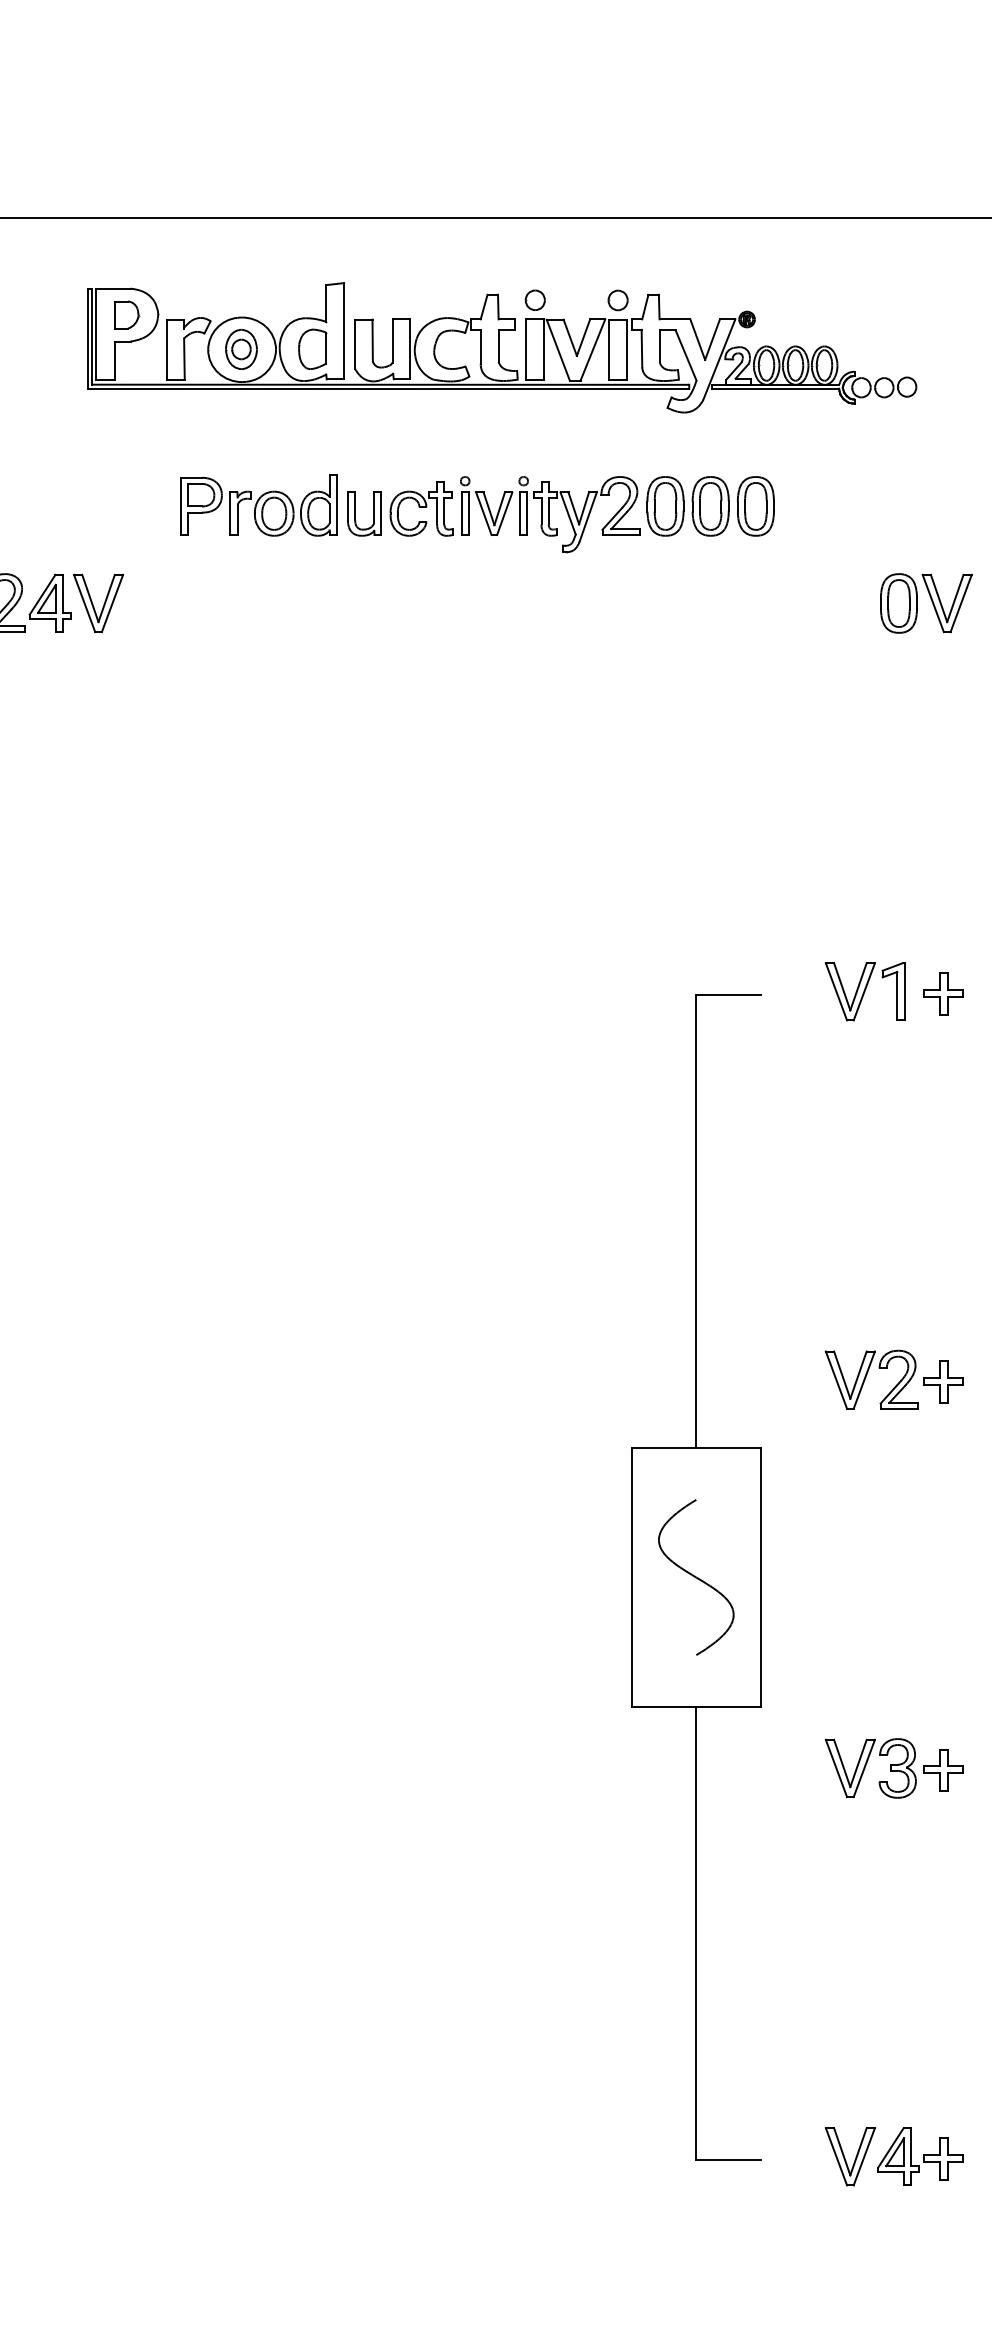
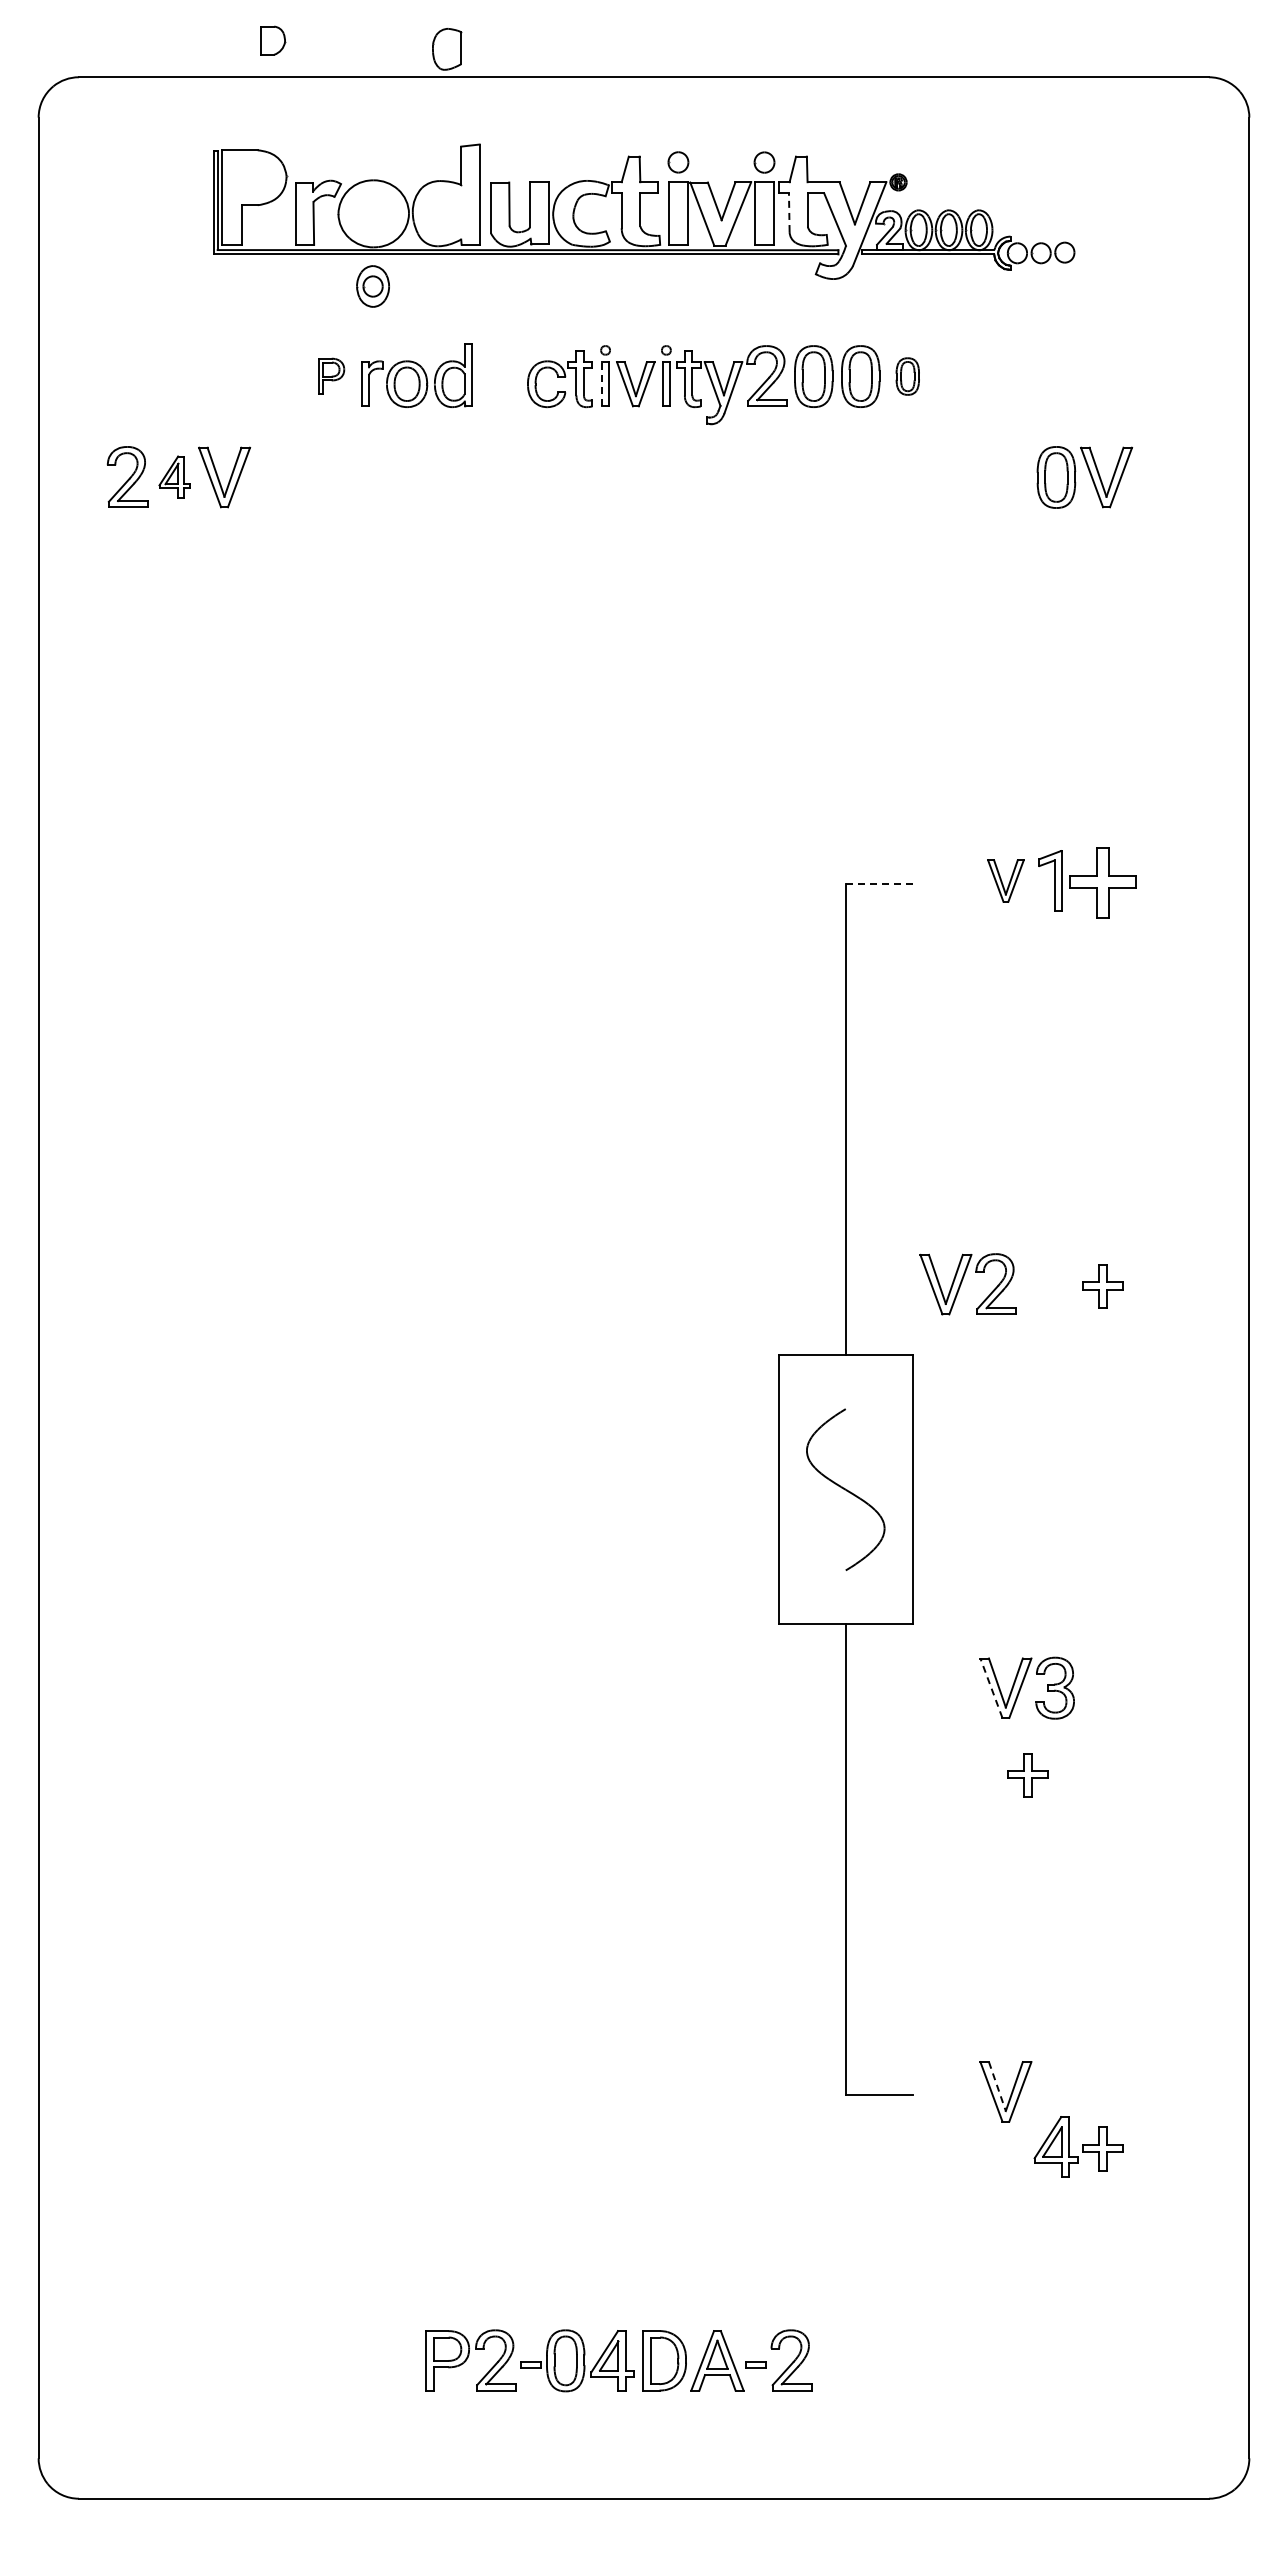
part: (127, 314) -> (273, 40), moved
line: (642, 348) -> (789, 212), solid -> dashed
part: (240, 349) -> (372, 286), moved
part: (313, 349) -> (447, 49), moved
part: (201, 506) -> (331, 376), size x0.6
part: (755, 506) -> (907, 376), size x0.6
line: (461, 513) -> (601, 383), solid -> dashed
part: (355, 514) -> (491, 384), removed
part: (50, 602) -> (174, 476), size x0.7
part: (849, 991) -> (1005, 880), size x0.7
part: (943, 994) -> (1102, 883), size x1.6
line: (728, 995) -> (879, 884), solid -> dashed
part: (871, 1379) -> (967, 1284), moved
line: (836, 1768) -> (991, 1688), solid -> dashed
part: (943, 1770) -> (1027, 1775), moved
line: (842, 2151) -> (997, 2086), solid -> dashed
part: (920, 2156) -> (1078, 2146), moved

